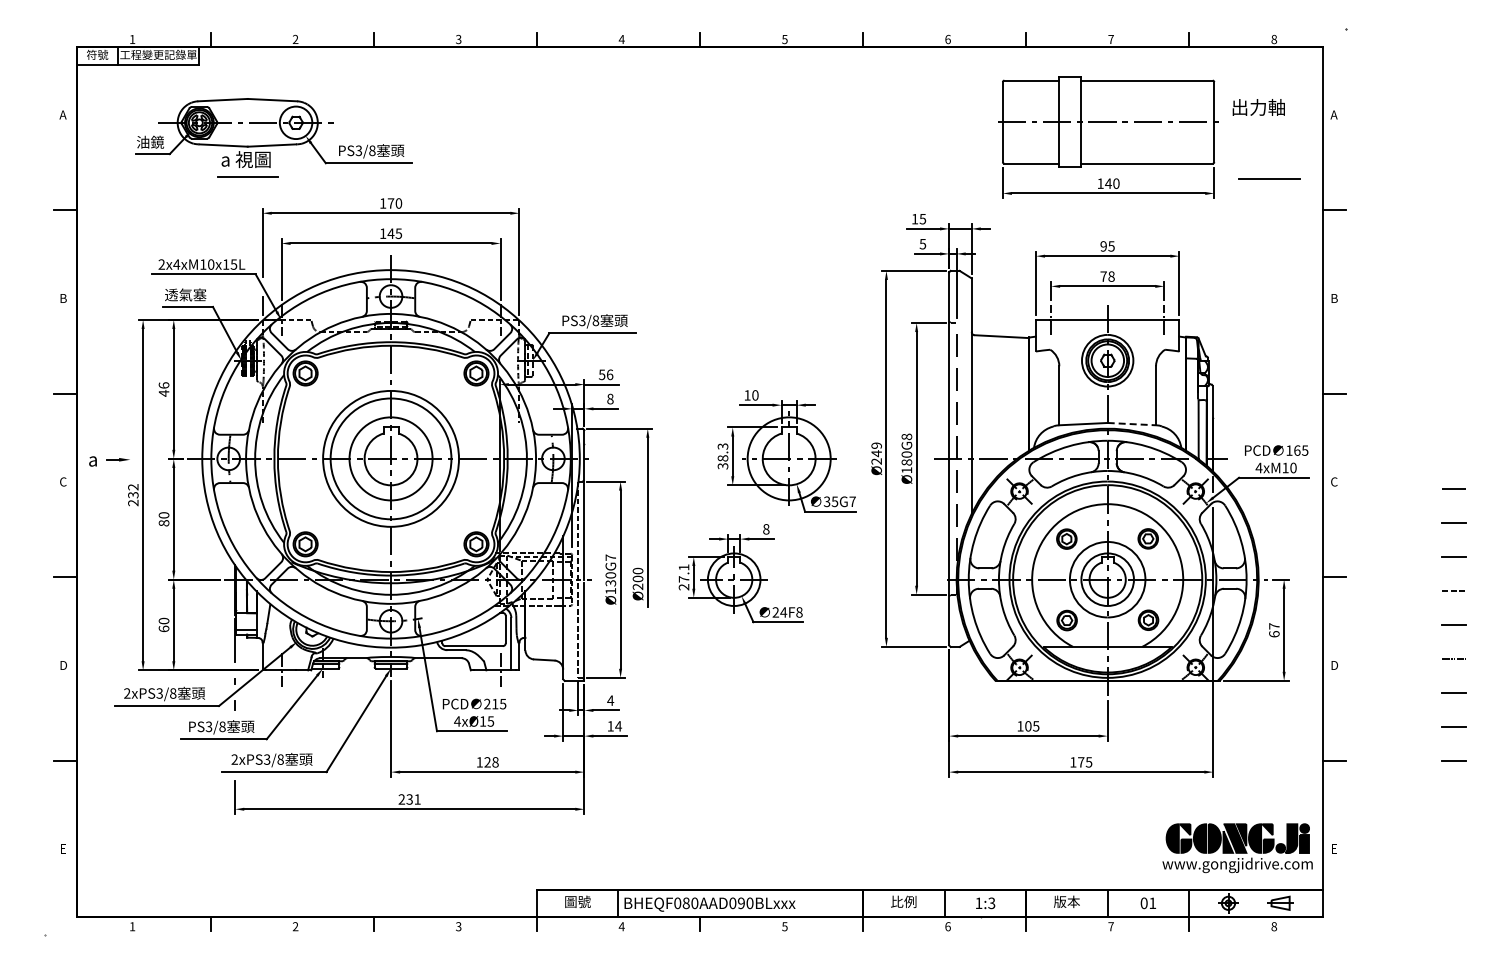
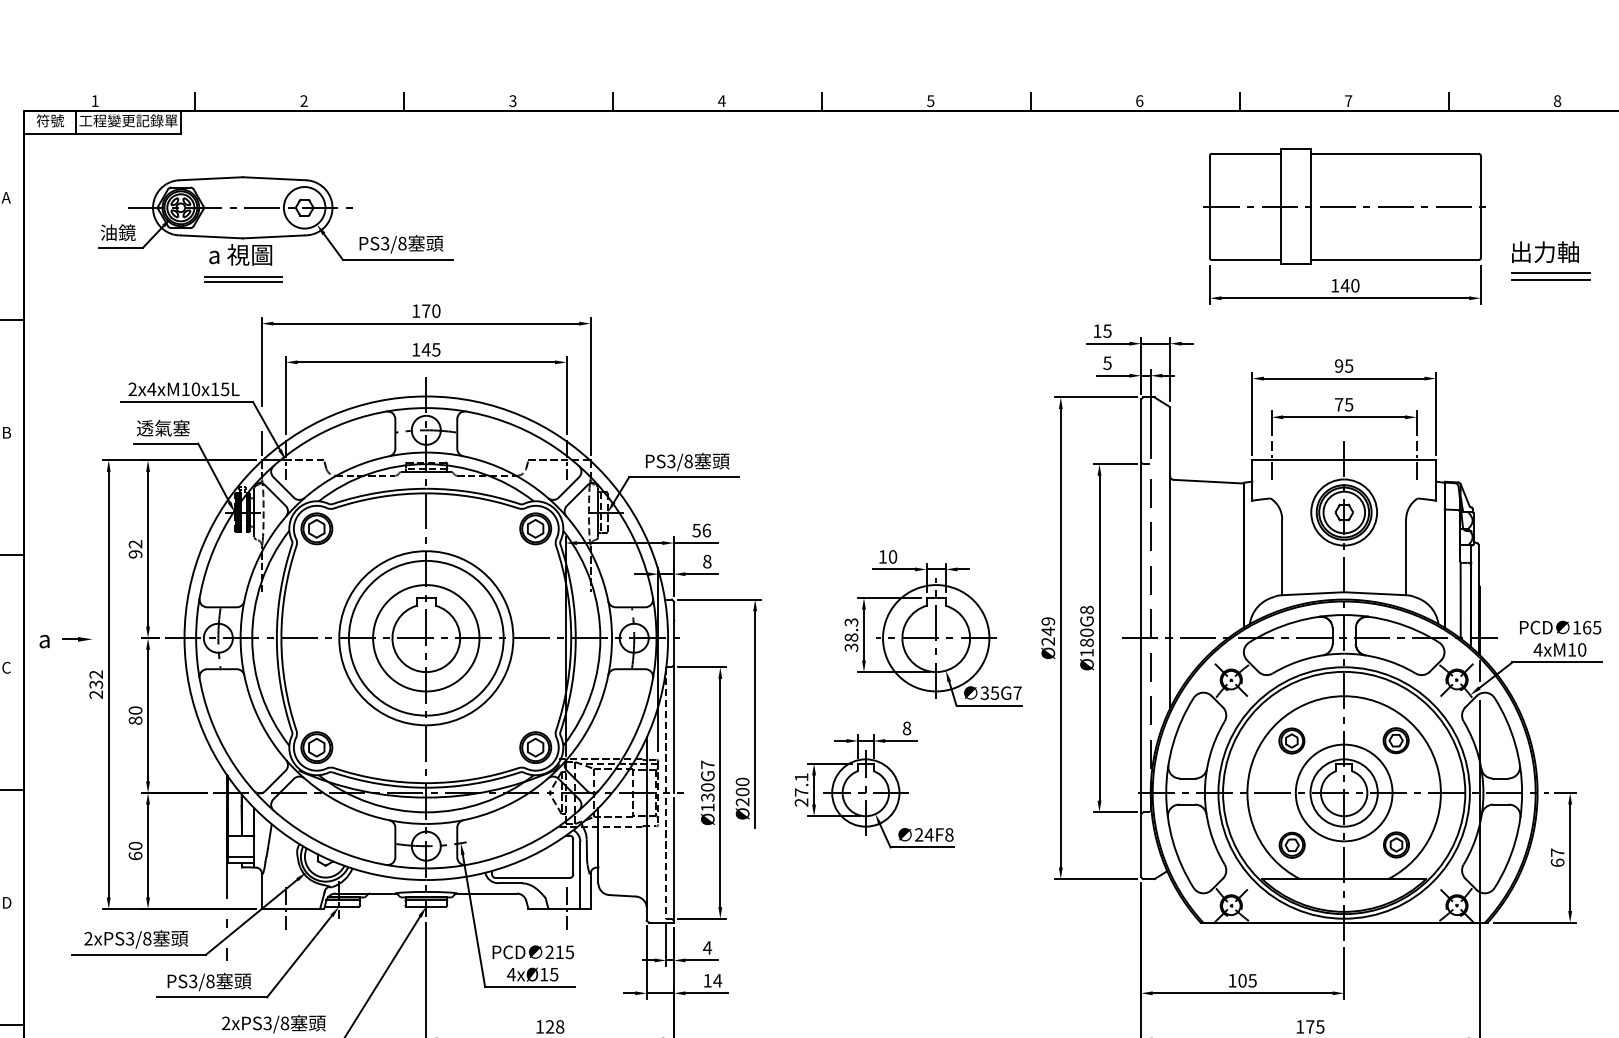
text: (1258, 107) -> (1545, 252), moved
line: (1268, 173) -> (1550, 272), added
line: (248, 181) -> (243, 282), added
text: (1111, 276) -> (1349, 404), 78 -> 75
text: (163, 389) -> (134, 549), 46 -> 92
line: (1132, 424) -> (1375, 594), dashed -> solid

